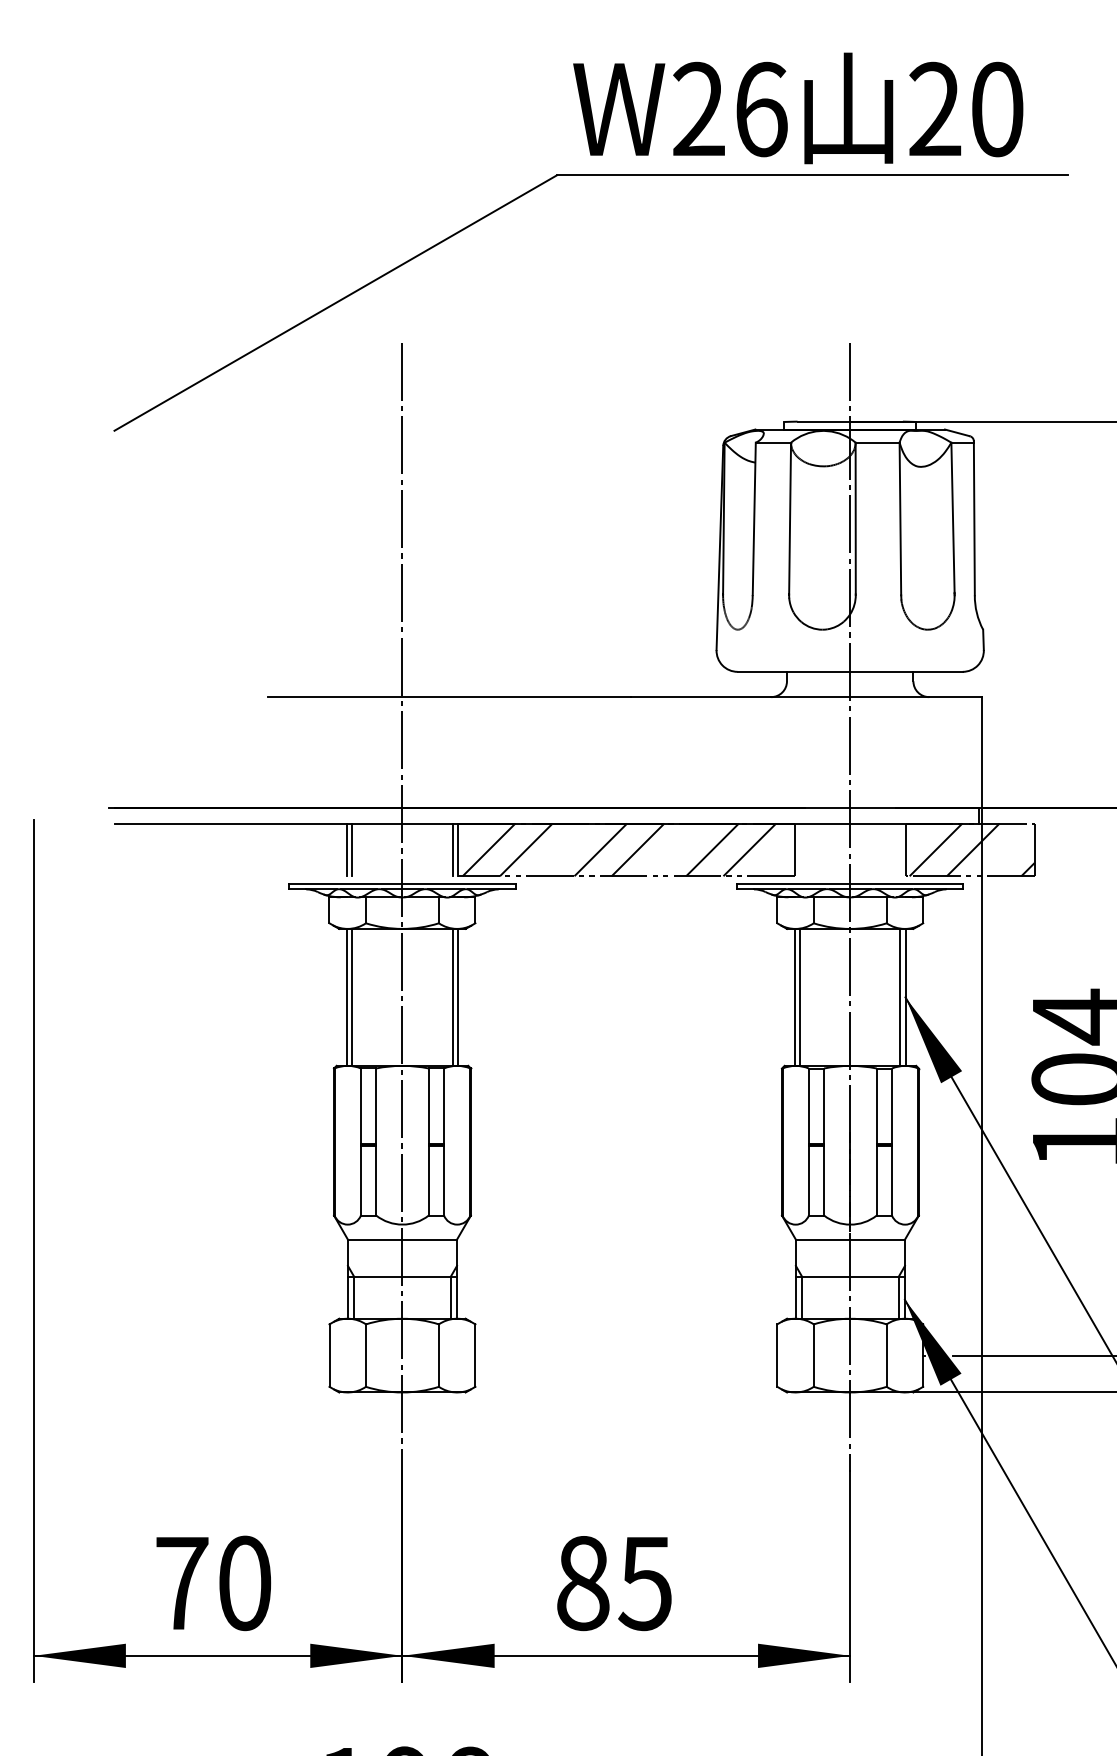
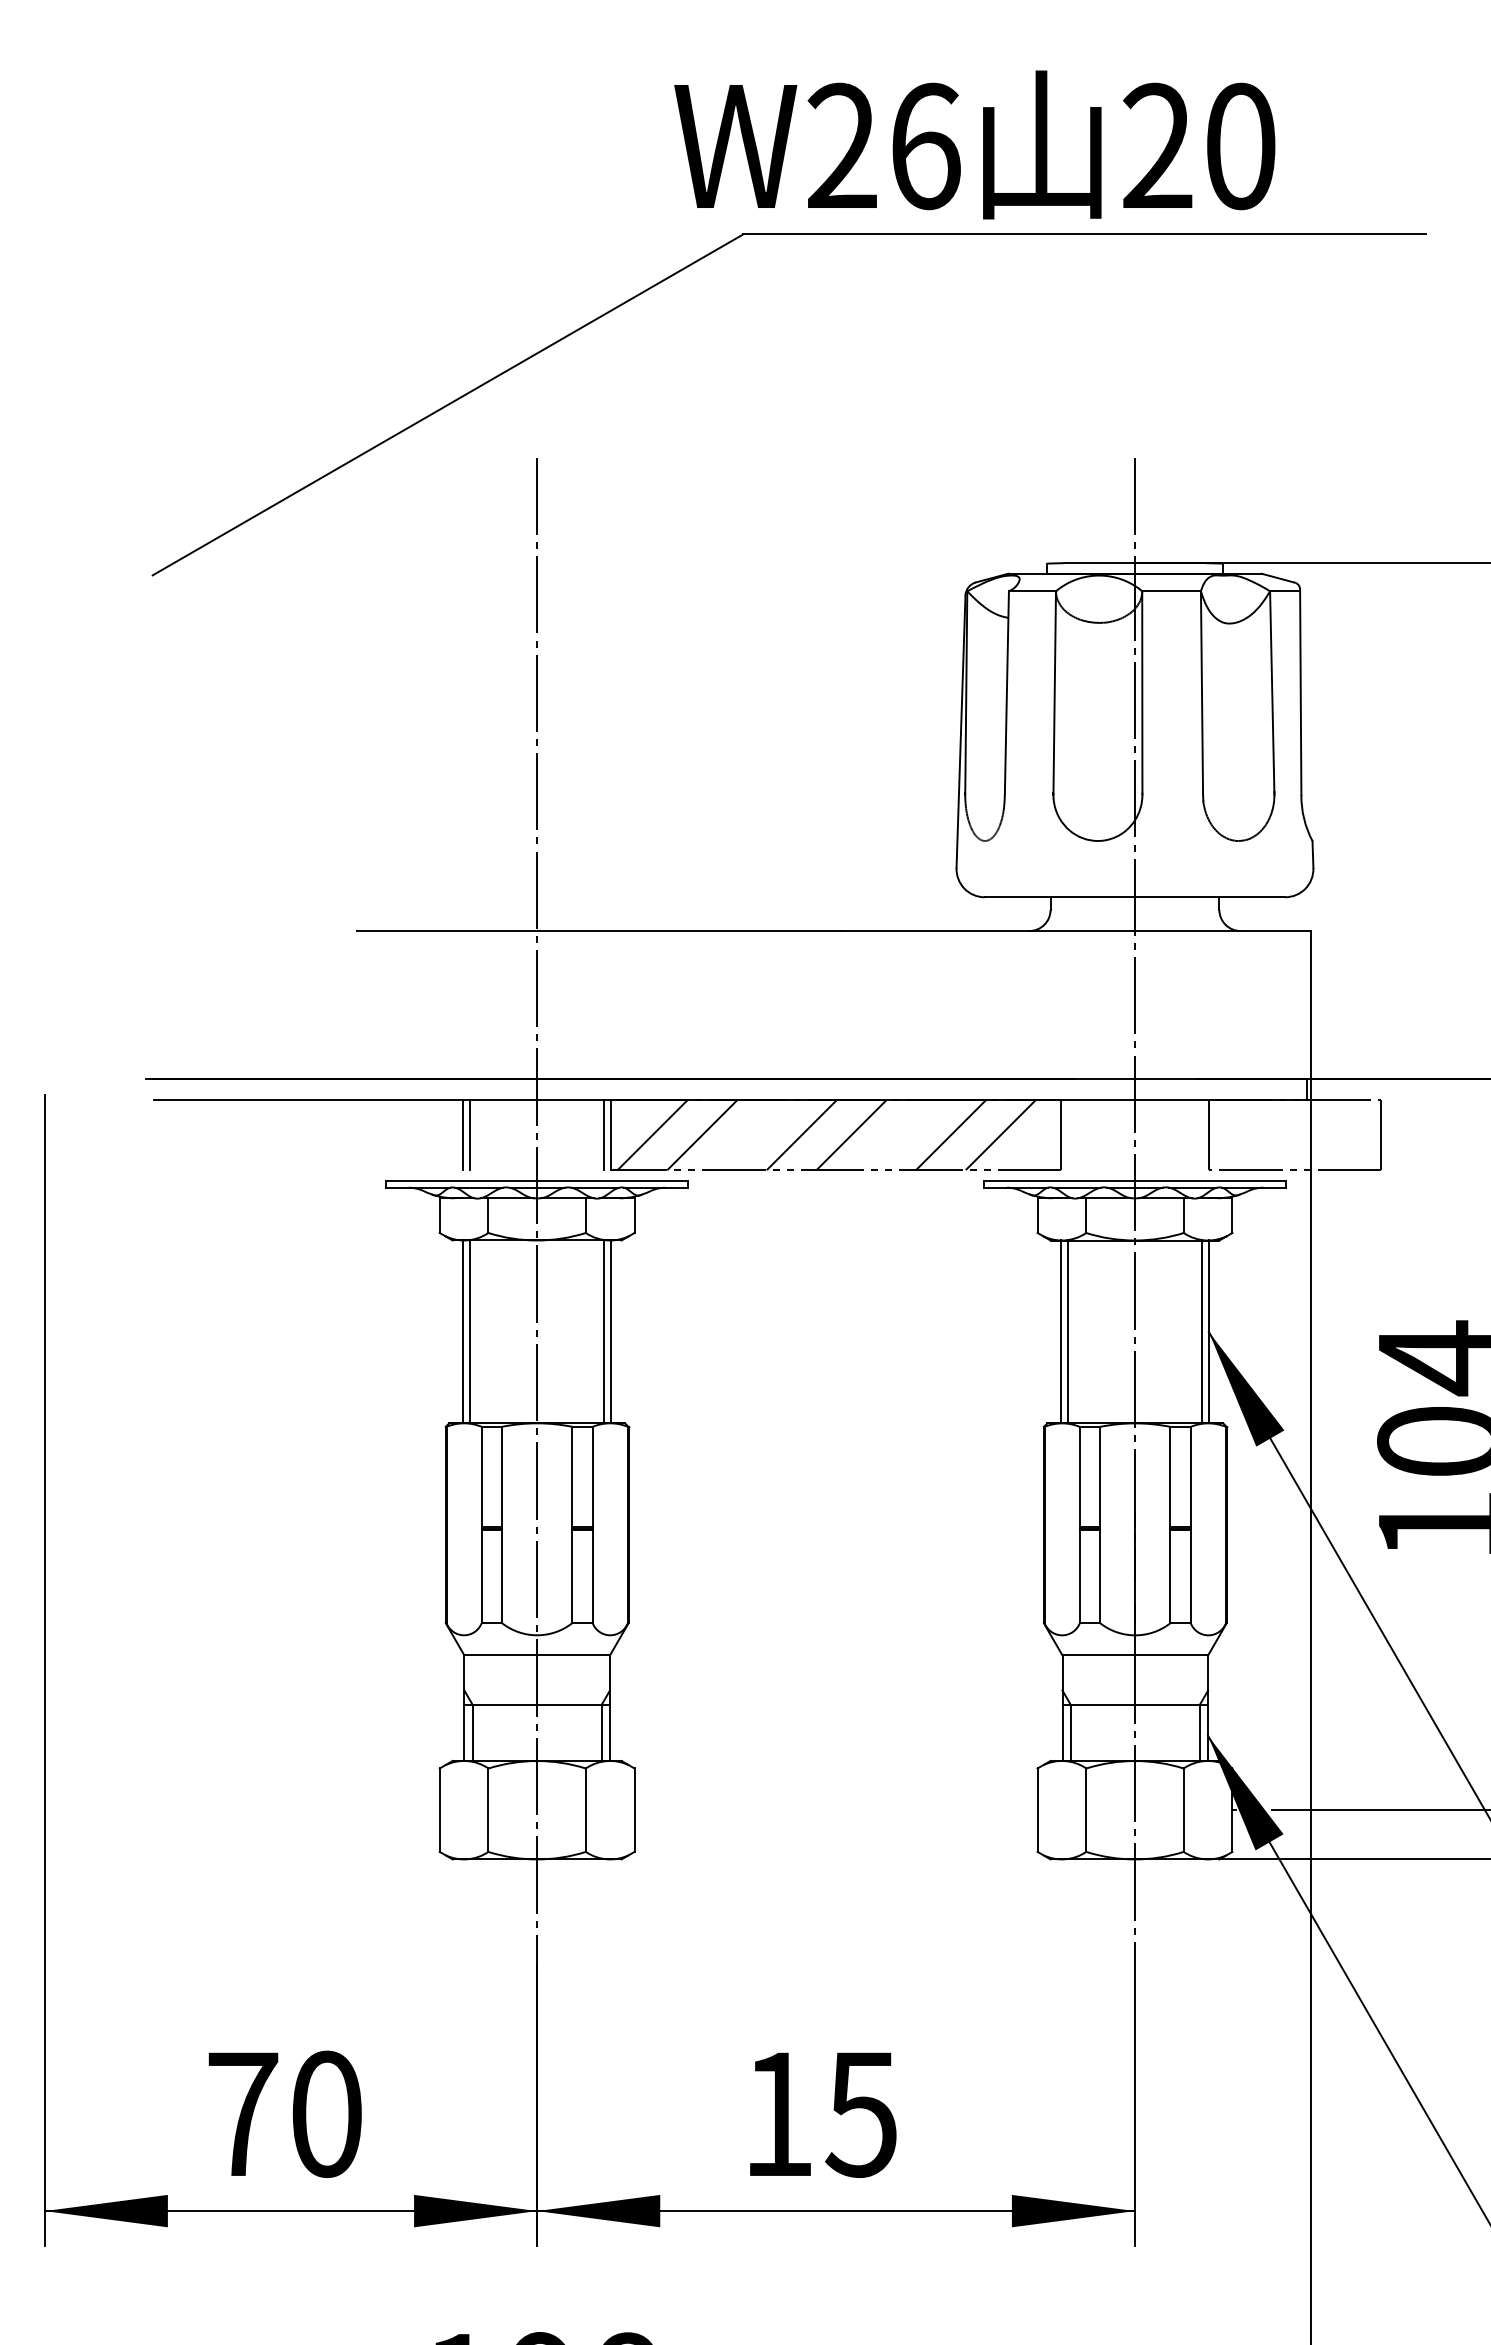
text: (798, 108) -> (975, 145), moved
hatch: (971, 849) -> (1296, 1134), removed
text: (583, 1583) -> (778, 2114), 85 -> 15

